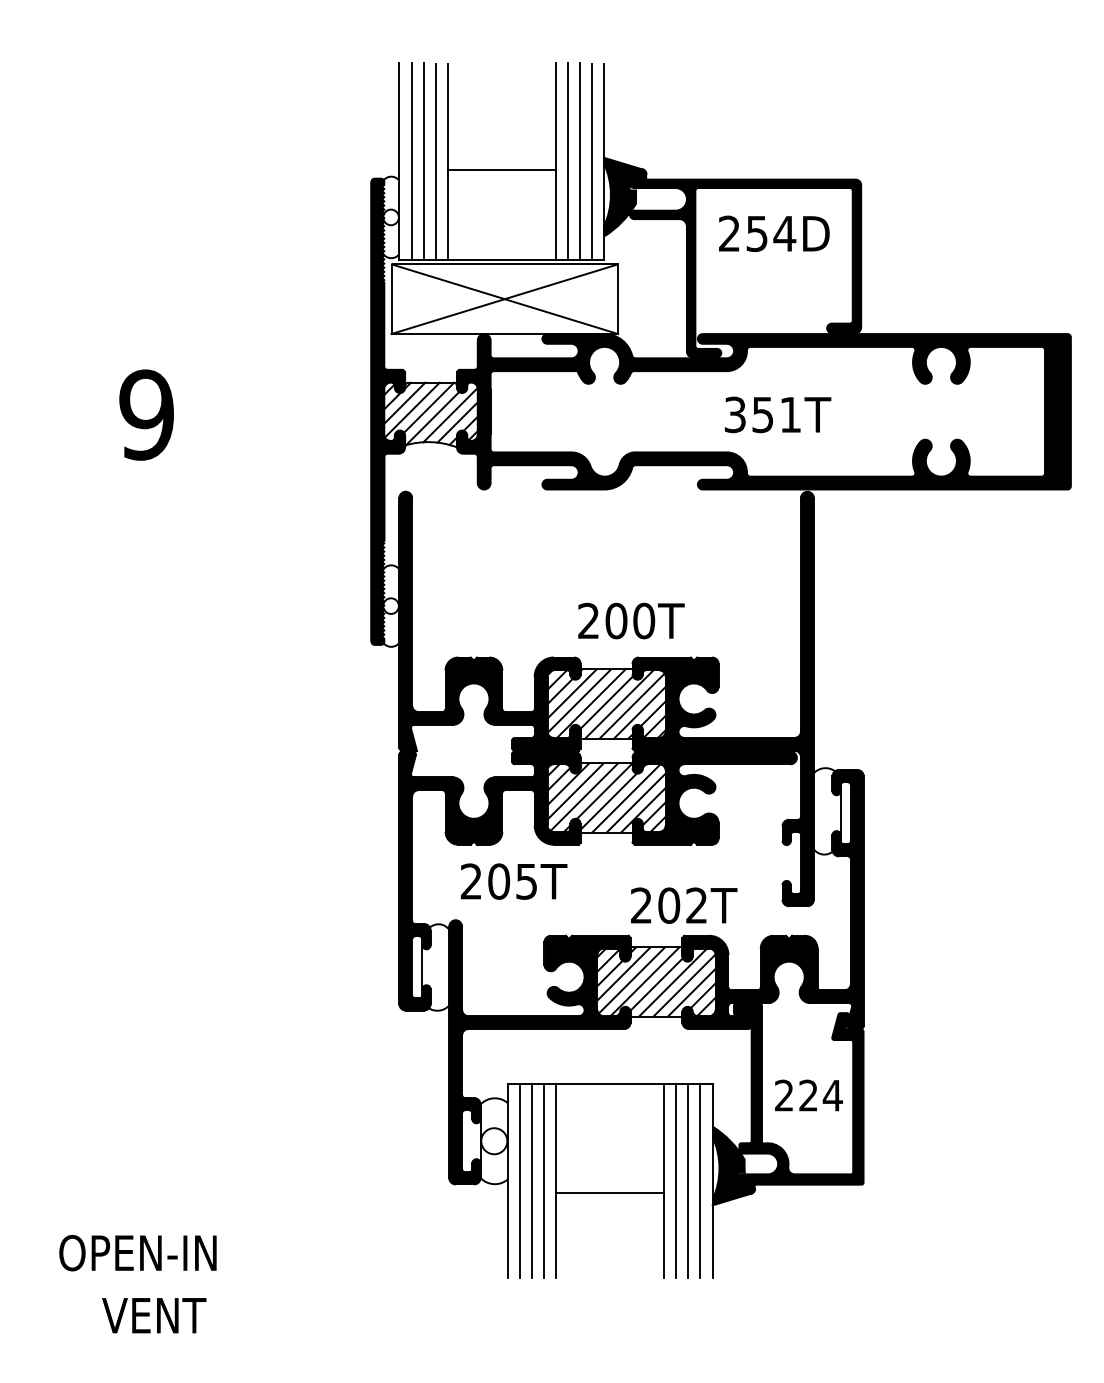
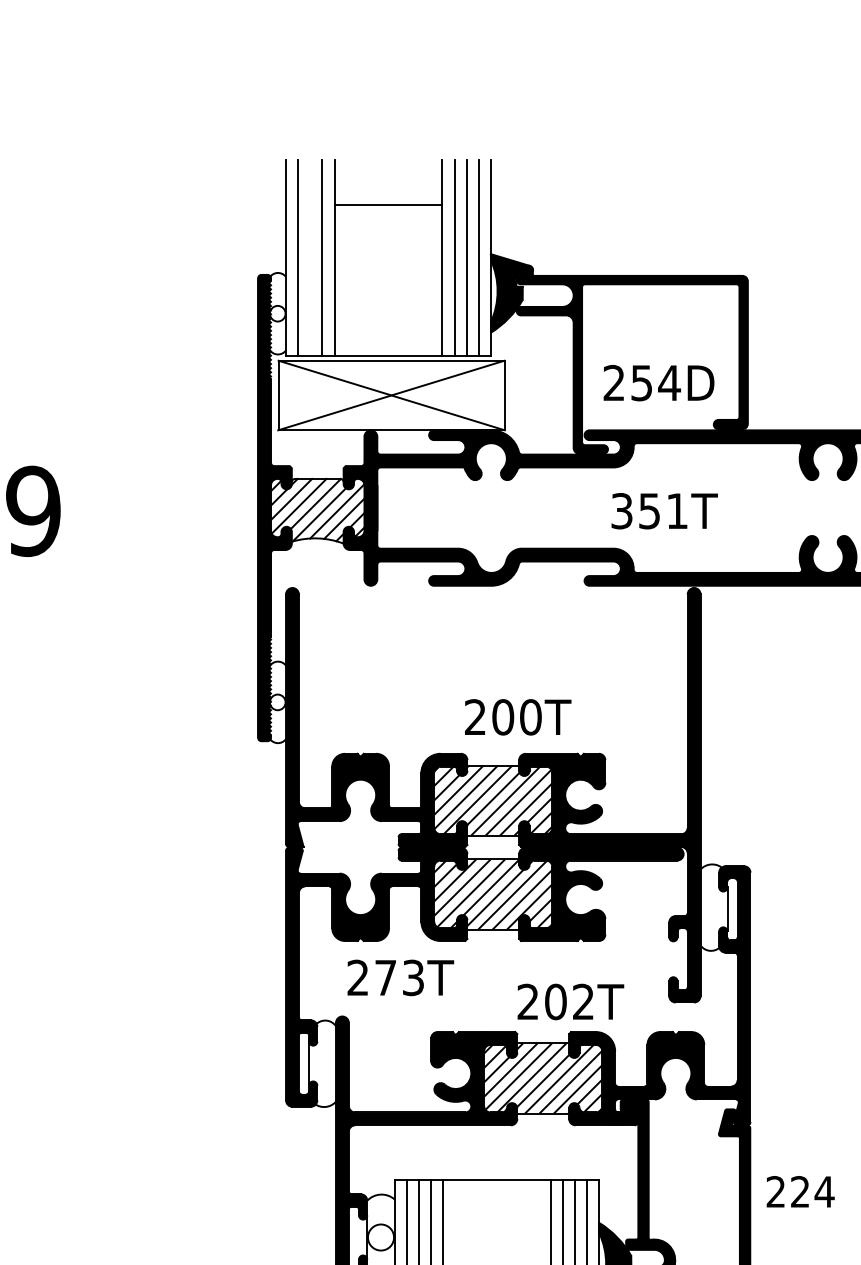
line: (423, 161) -> (310, 257), removed
line: (501, 170) -> (388, 204), moved
text: (774, 233) -> (659, 382), moved
text: (512, 881) -> (399, 977), 205T -> 273T
text: (808, 1095) -> (800, 1191), moved

